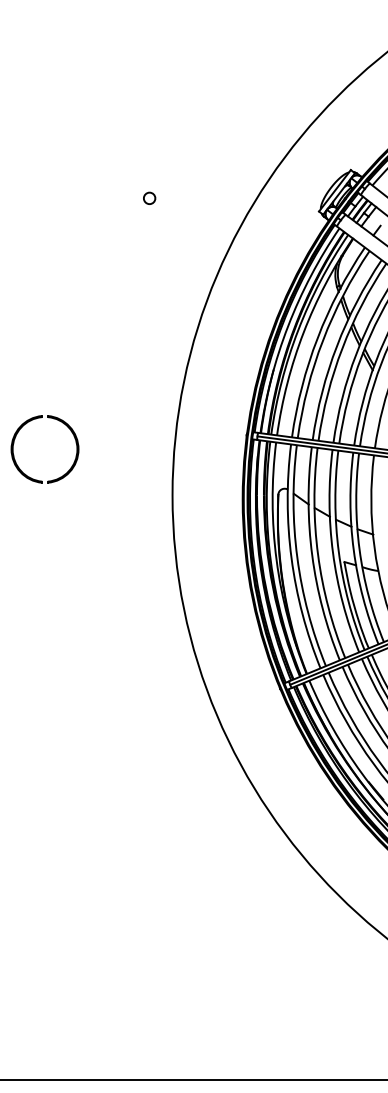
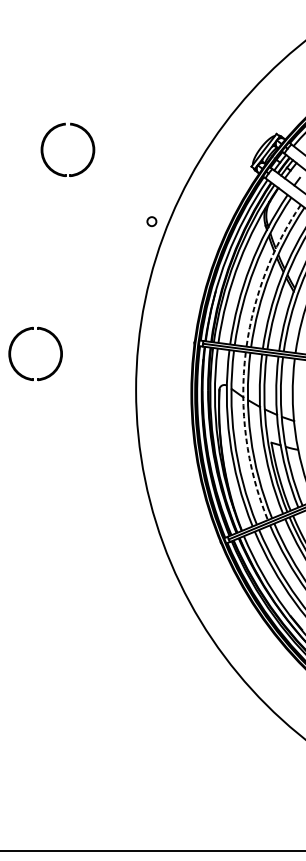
circle: (149, 197) -> (151, 220), moved
part: (57, 202) -> (45, 159), added
arc: (336, 346) -> (265, 272), solid -> dashed
arc: (312, 555) -> (246, 437), solid -> dashed

